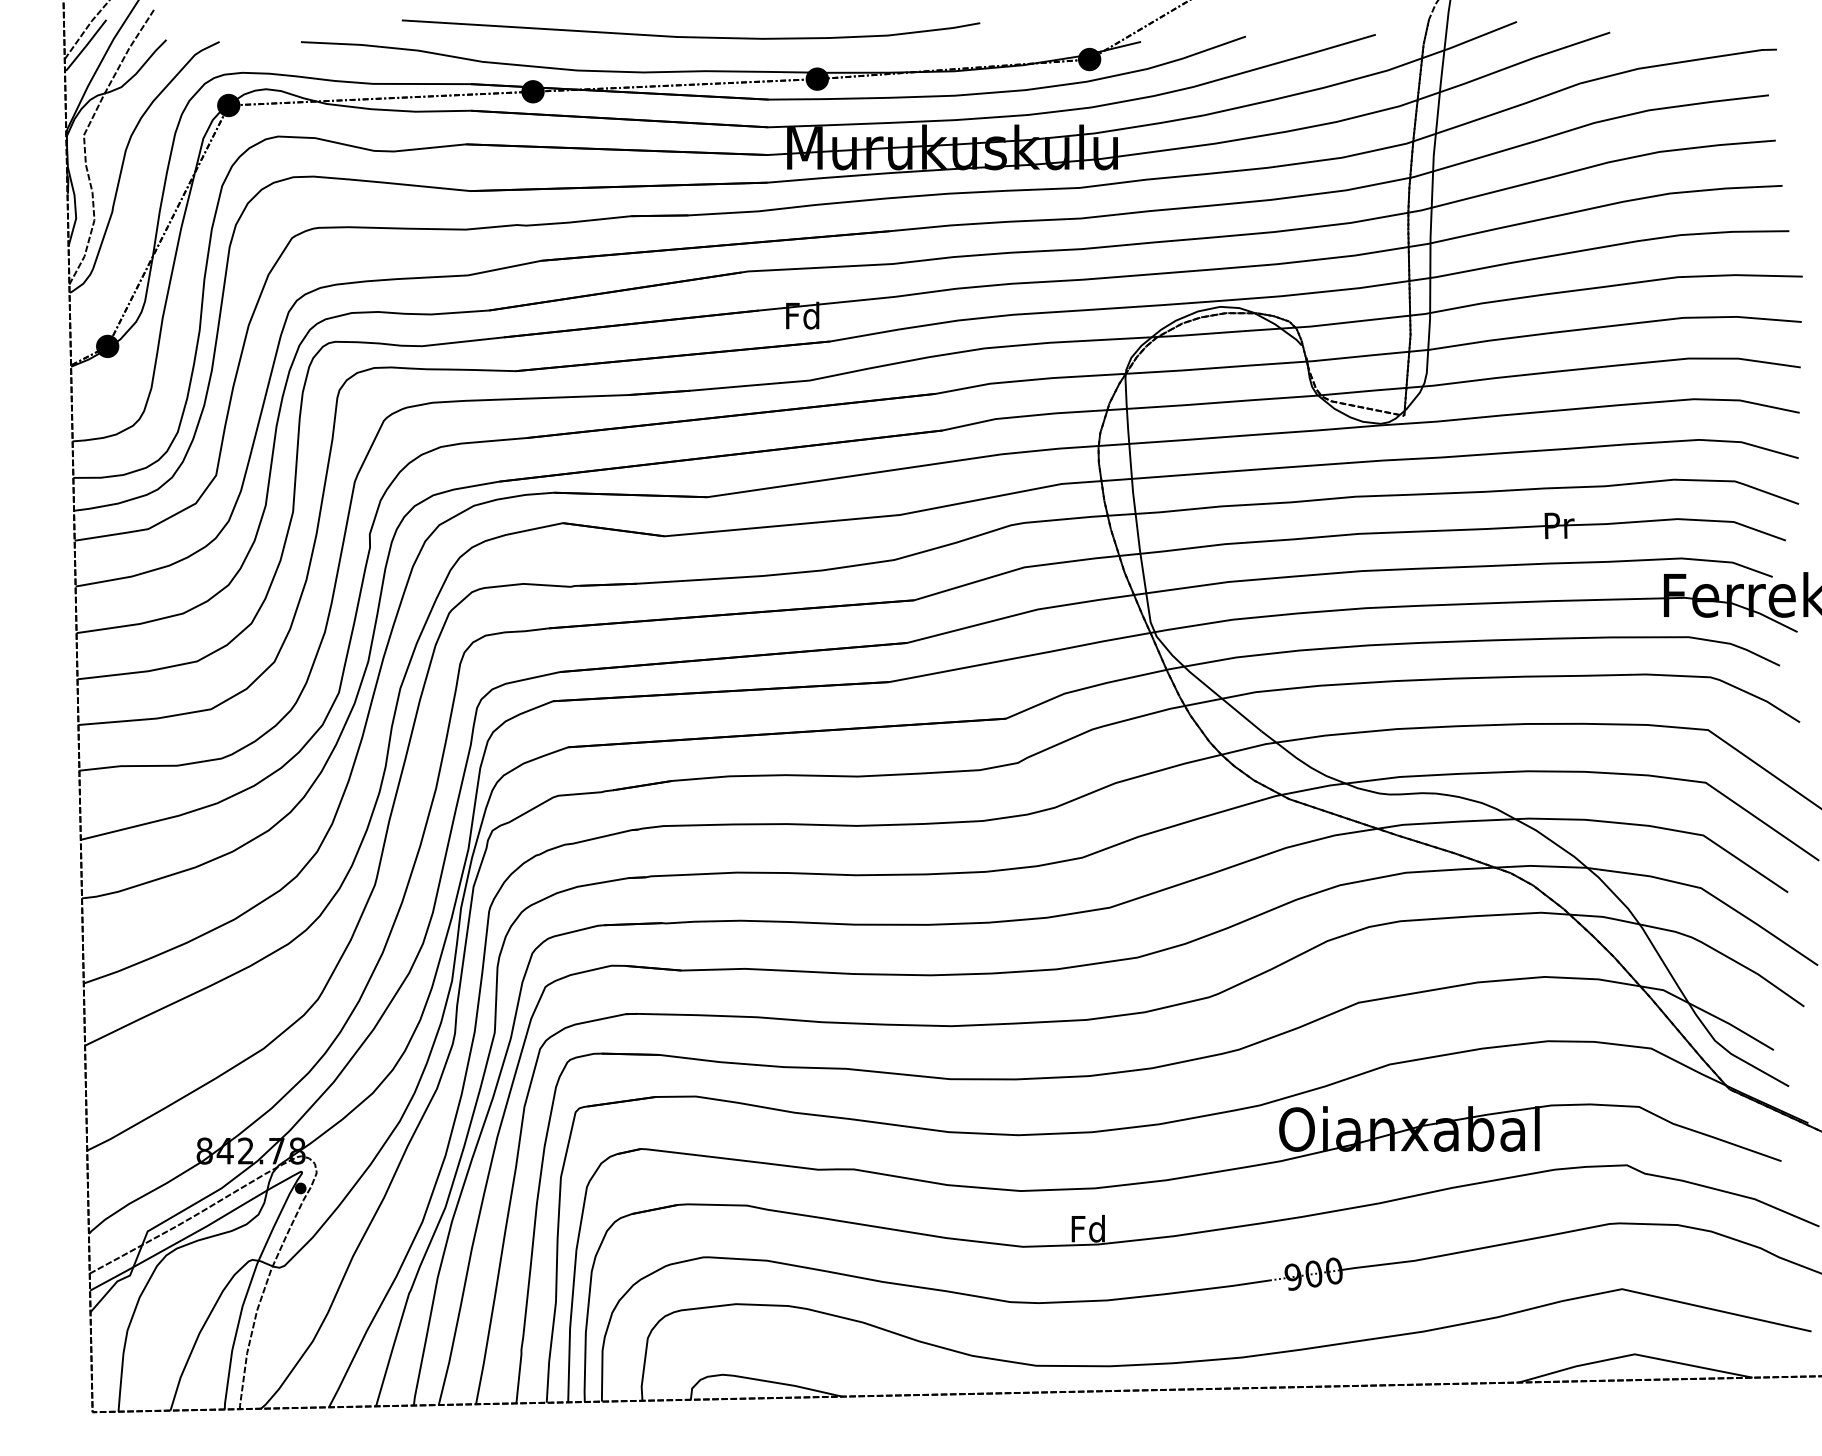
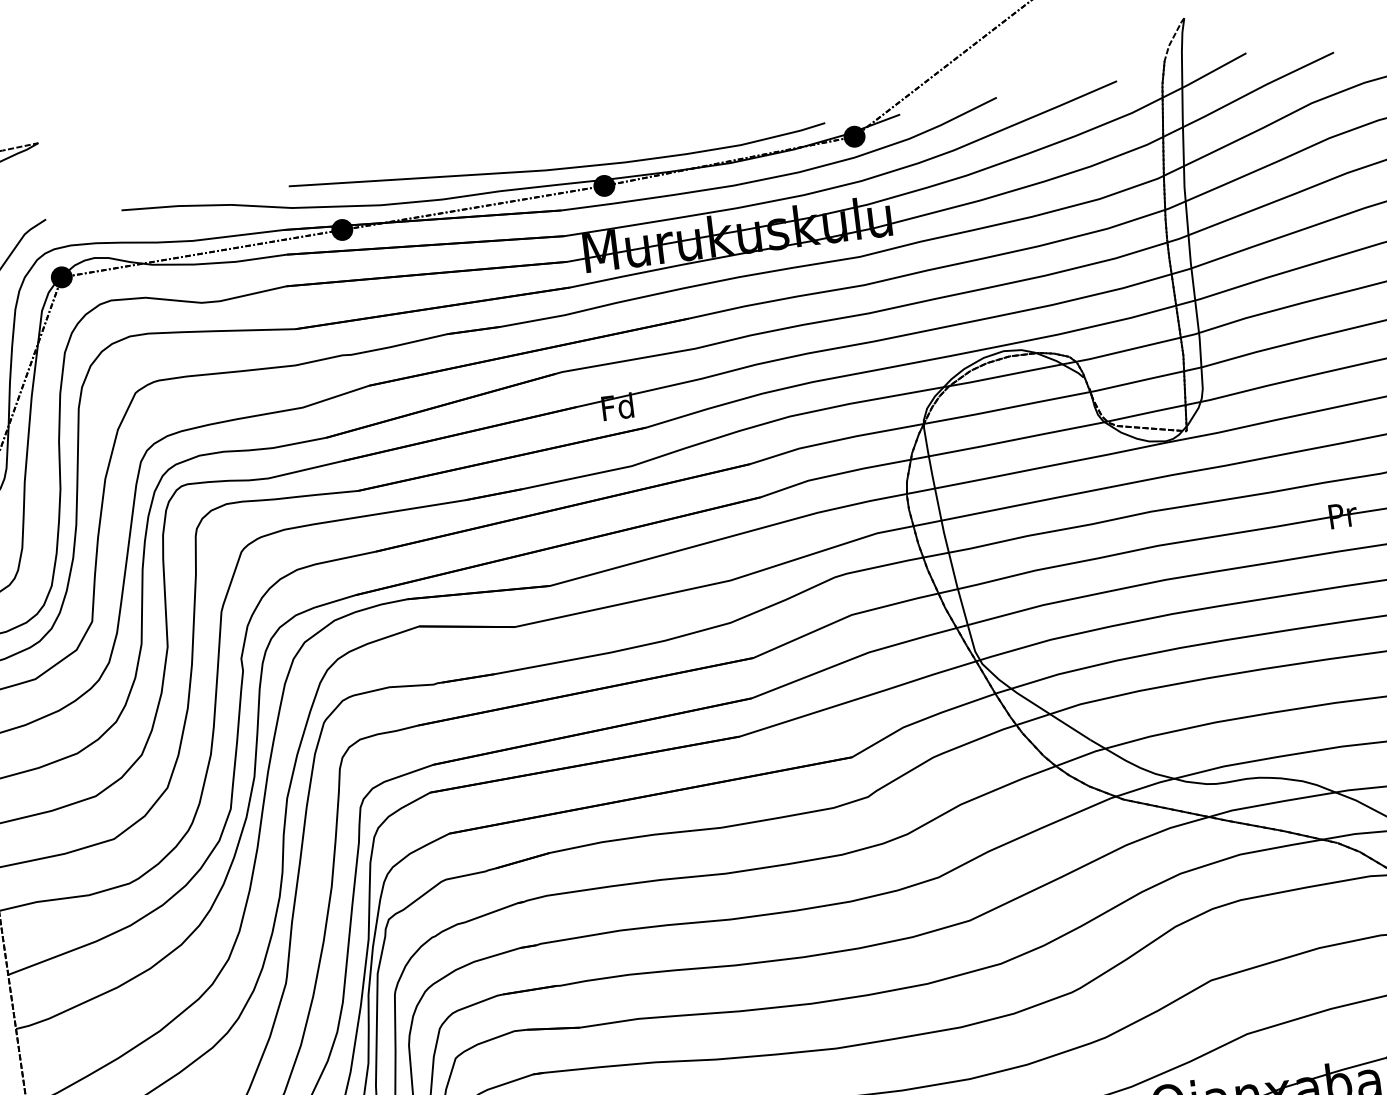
curve: (690, 36) -> (558, 168), moved

